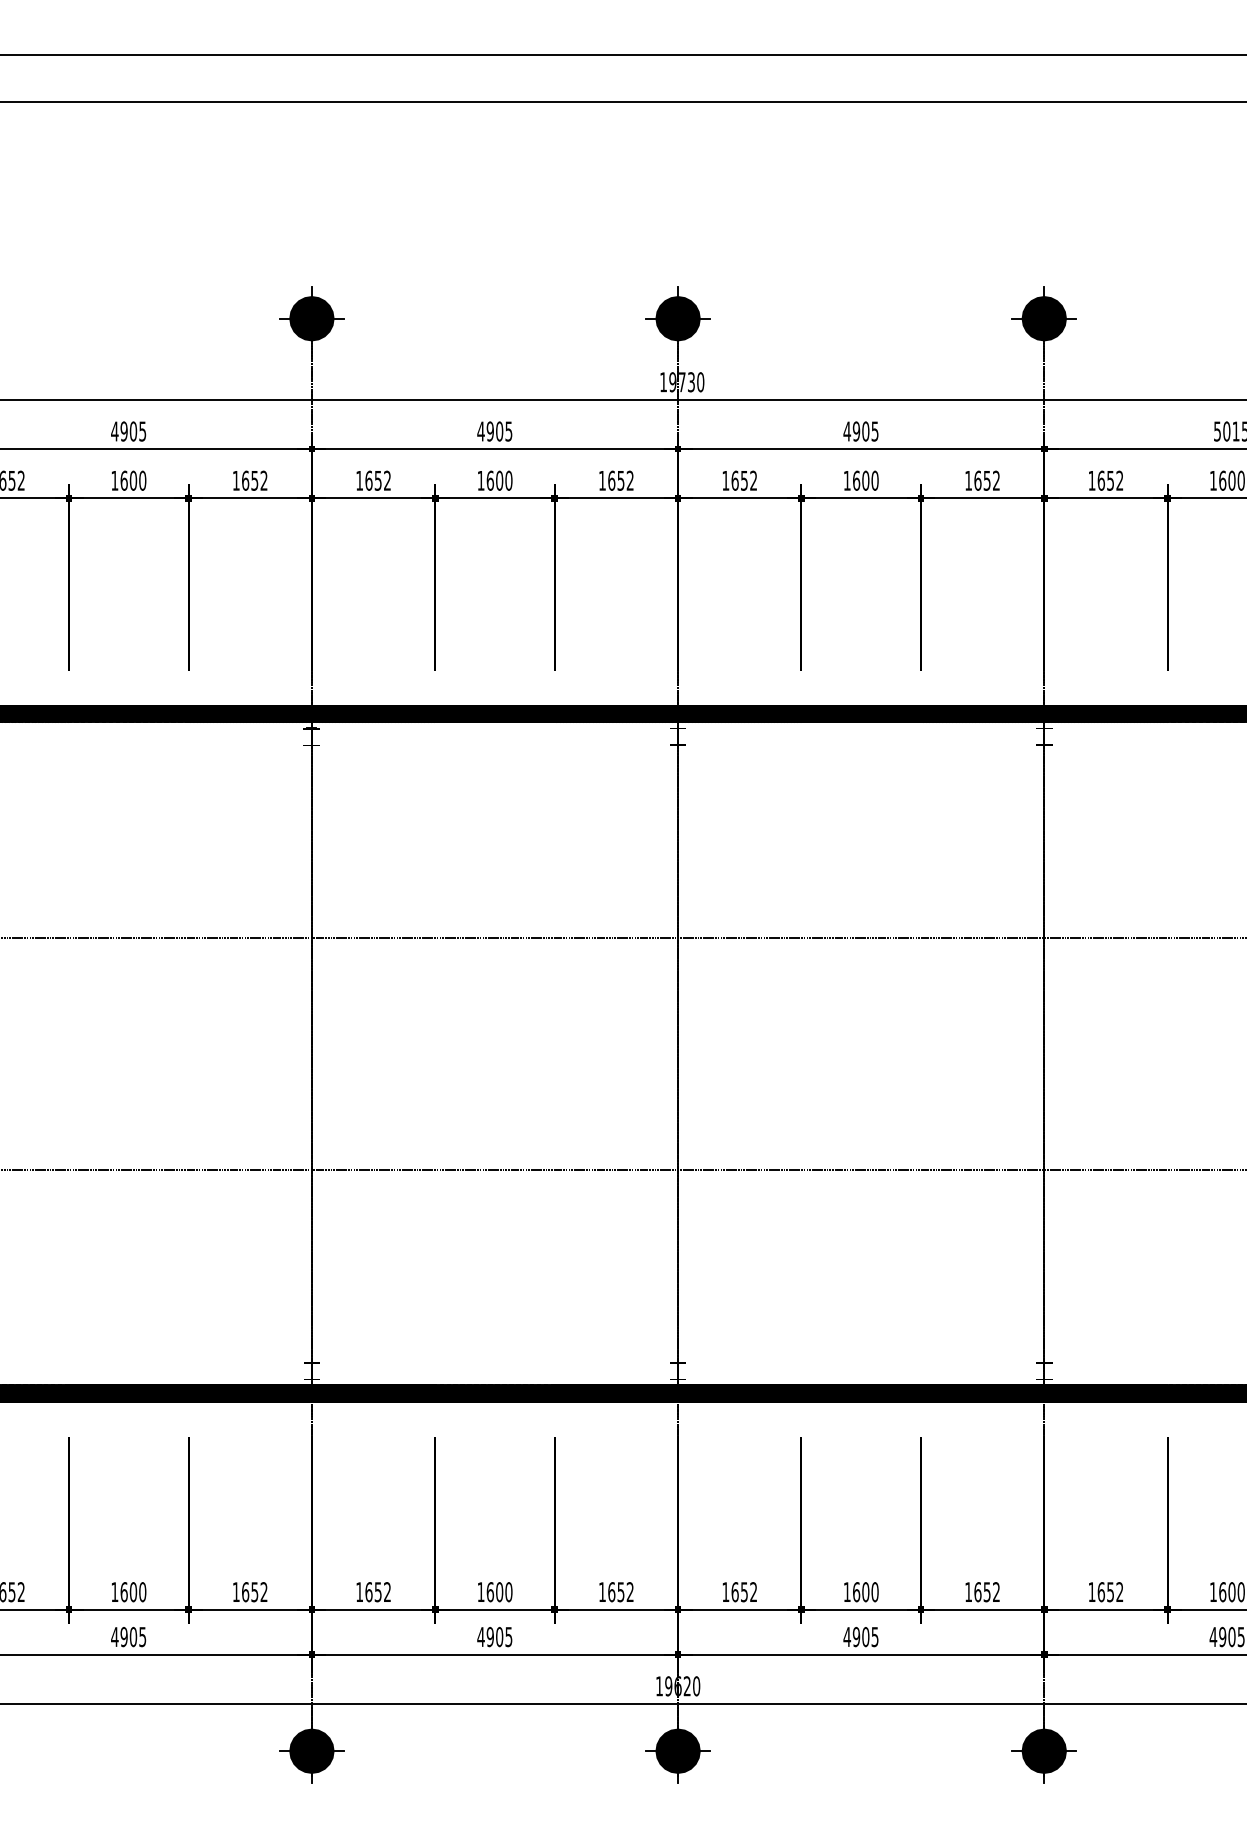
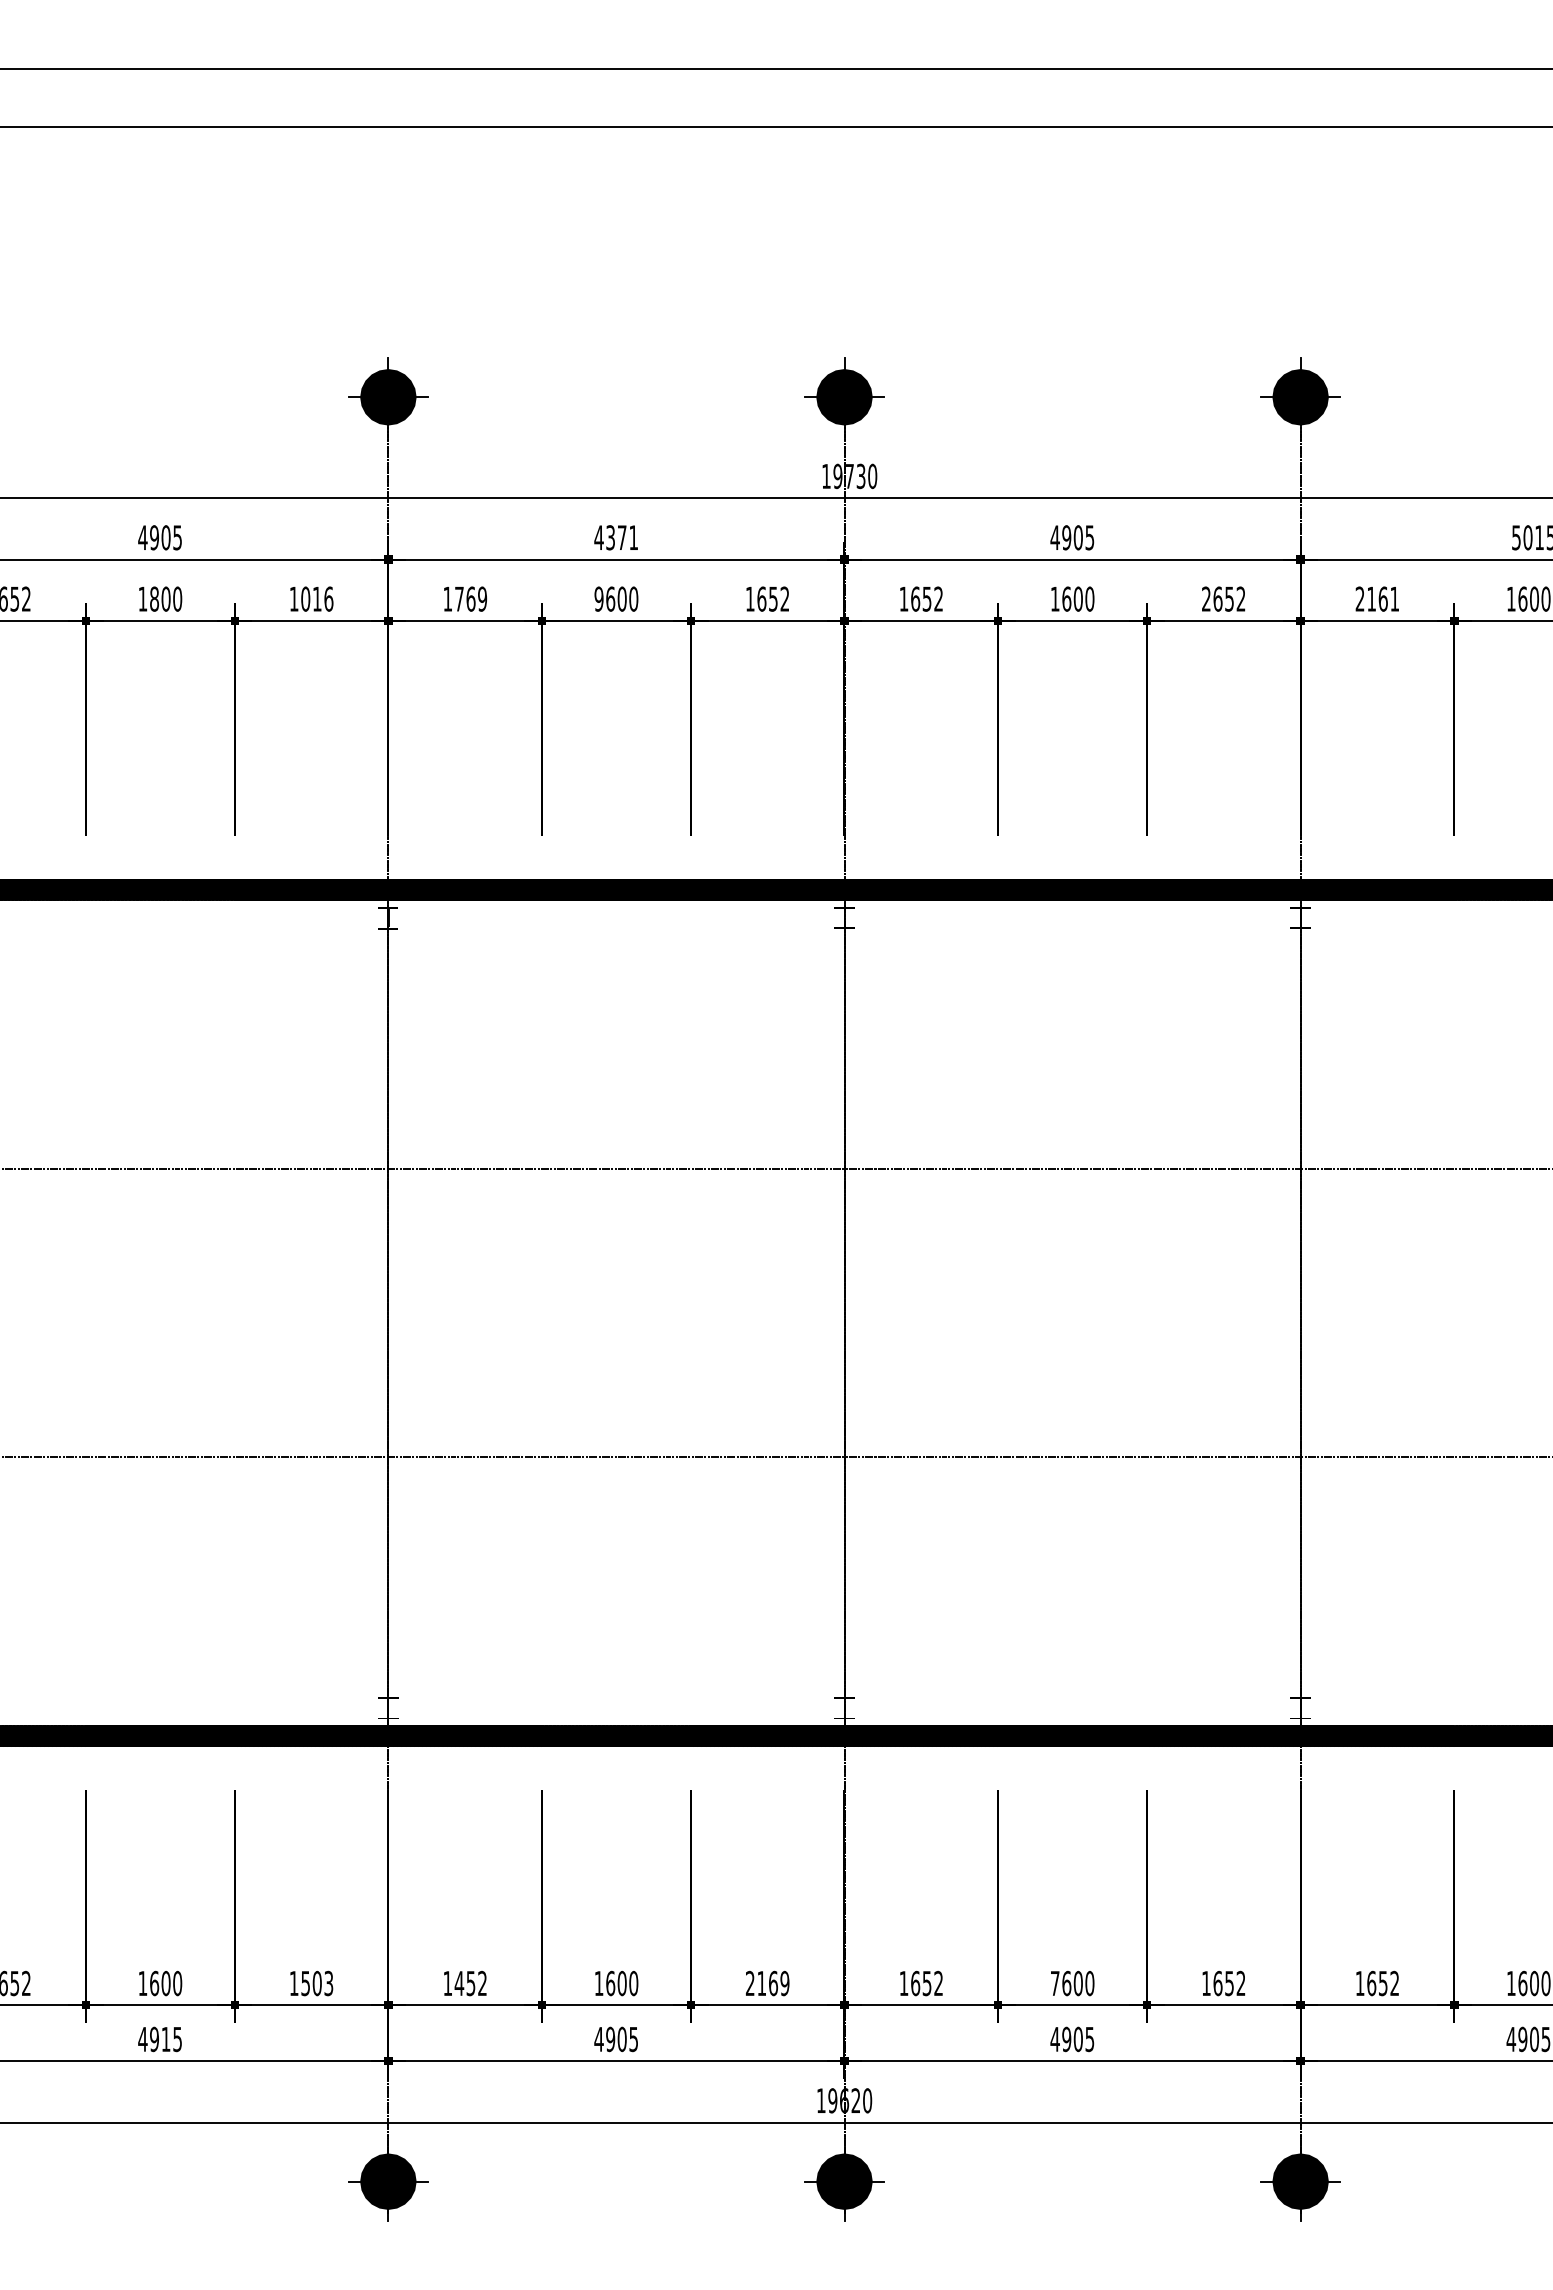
text: (499, 431) -> (621, 537), 4905 -> 4371
text: (124, 480) -> (154, 598), 1600 -> 1800
text: (255, 480) -> (317, 598), 1652 -> 1016
text: (378, 480) -> (471, 598), 1652 -> 1769
text: (480, 480) -> (598, 598), 1600 -> 9600
text: (968, 480) -> (1206, 598), 1652 -> 2652
text: (1105, 480) -> (1376, 598), 1652 -> 2161
text: (255, 1592) -> (317, 1983), 1652 -> 1503
text: (369, 1592) -> (459, 1983), 1652 -> 1452
text: (616, 1592) -> (767, 1983), 1652 -> 2169
text: (847, 1592) -> (1055, 1983), 1600 -> 7600
text: (132, 1637) -> (165, 2039), 4905 -> 4915

